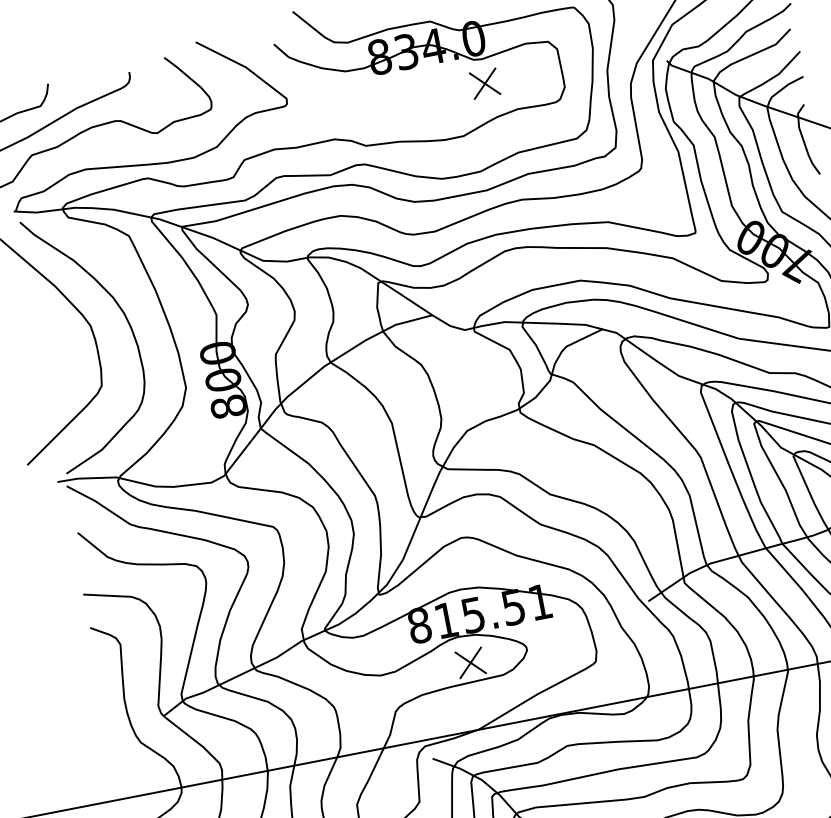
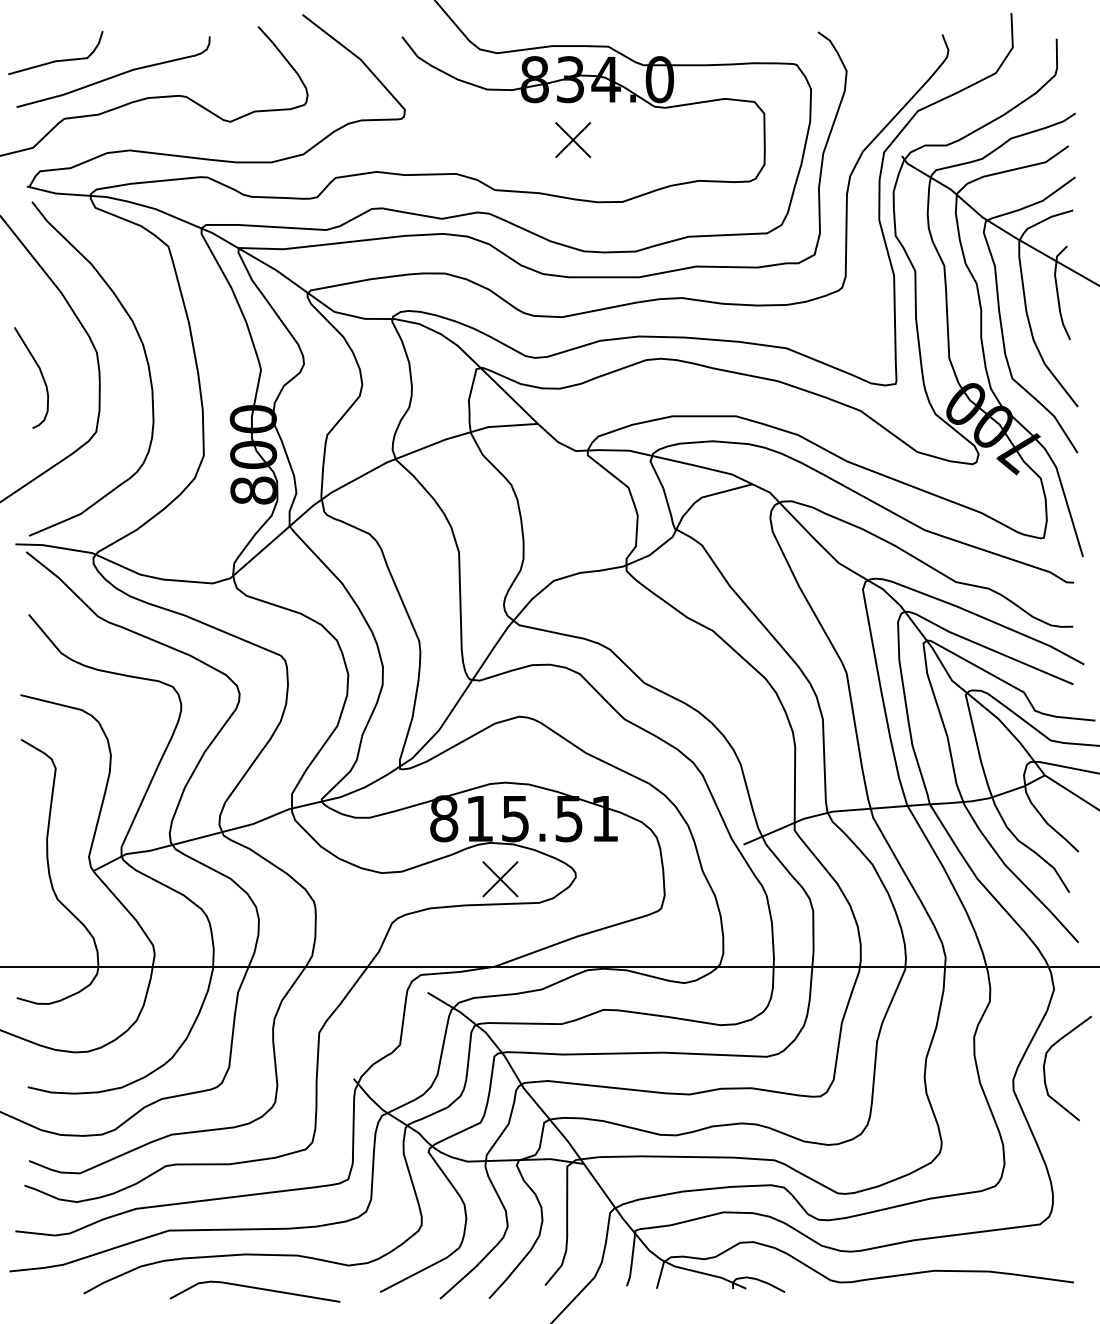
part: (485, 83) -> (573, 140), moved
curve: (51, 350) -> (40, 373), added

